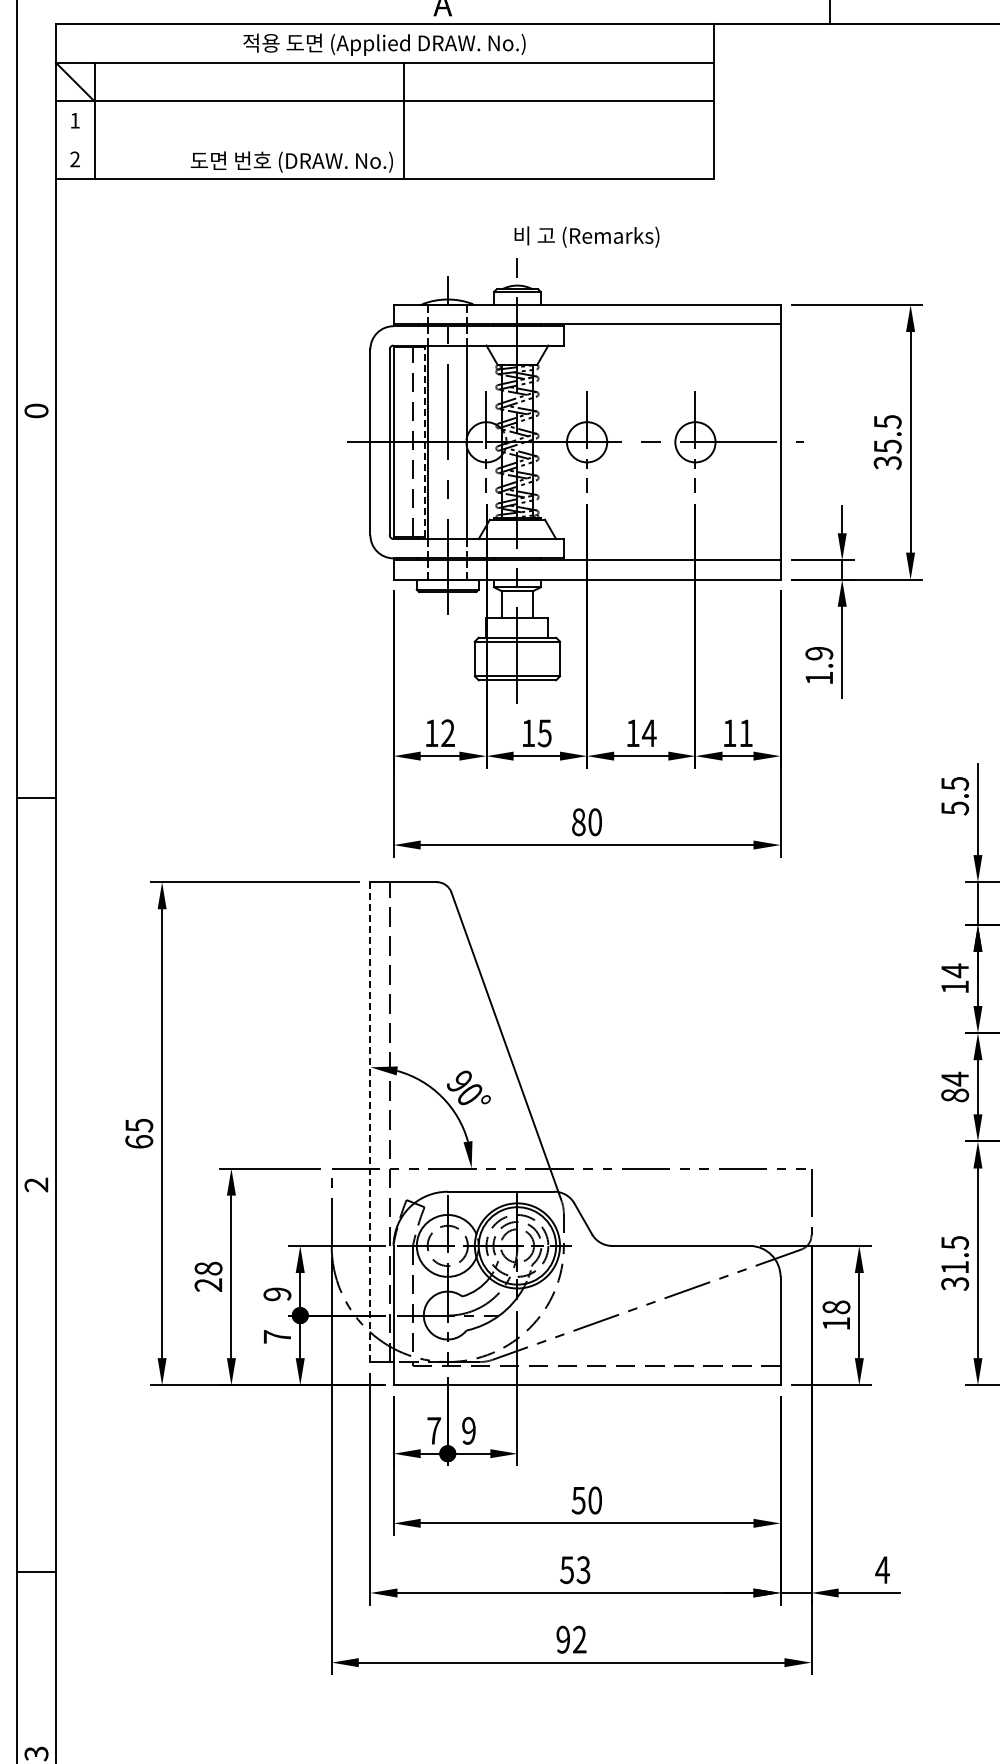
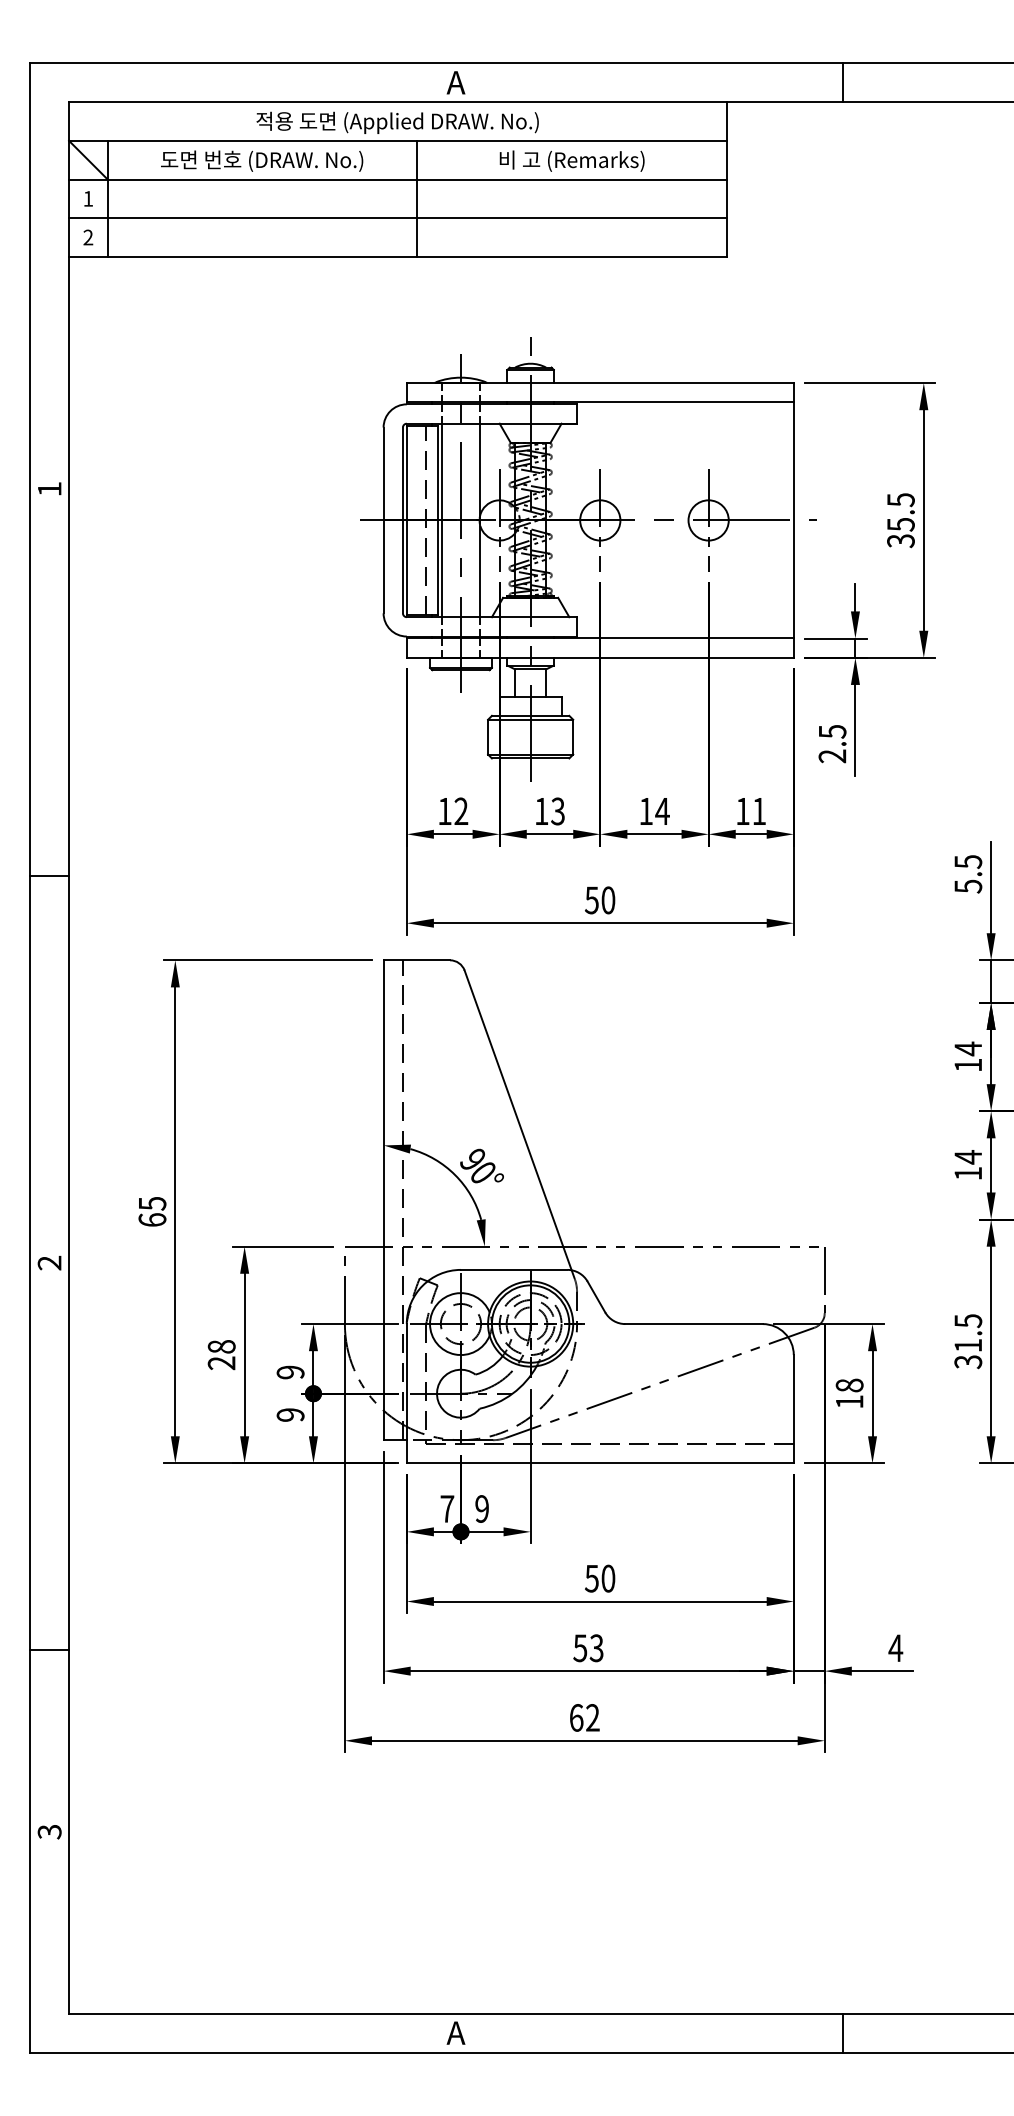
line: (384, 140) -> (397, 218), added
text: (292, 161) -> (262, 160), moved
text: (586, 236) -> (571, 160), moved
text: (36, 411) -> (49, 489), 0 -> 1
line: (424, 442) -> (437, 520), dashed -> solid
text: (819, 666) -> (832, 744), 1.9 -> 2.5
text: (544, 732) -> (557, 810), 15 -> 13
text: (578, 822) -> (591, 900), 80 -> 50
text: (955, 1095) -> (968, 1173), 84 -> 14
line: (370, 1122) -> (383, 1200), dashed -> solid
text: (277, 1336) -> (290, 1414), 7 -> 9
text: (563, 1639) -> (576, 1717), 92 -> 62

